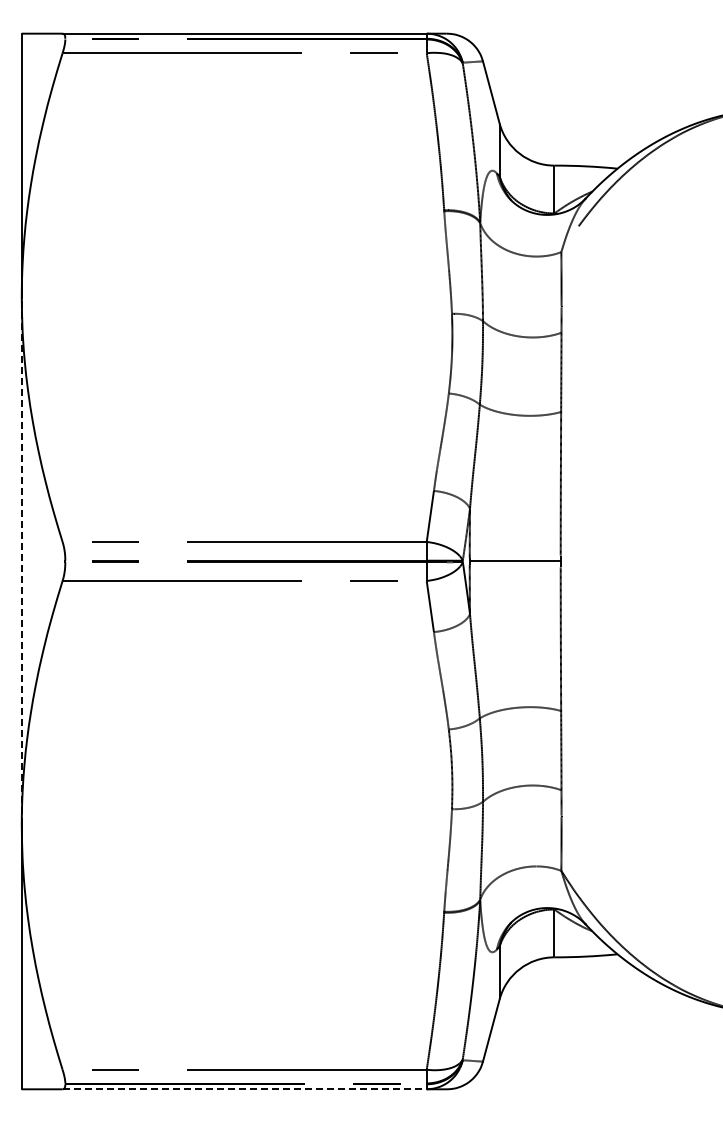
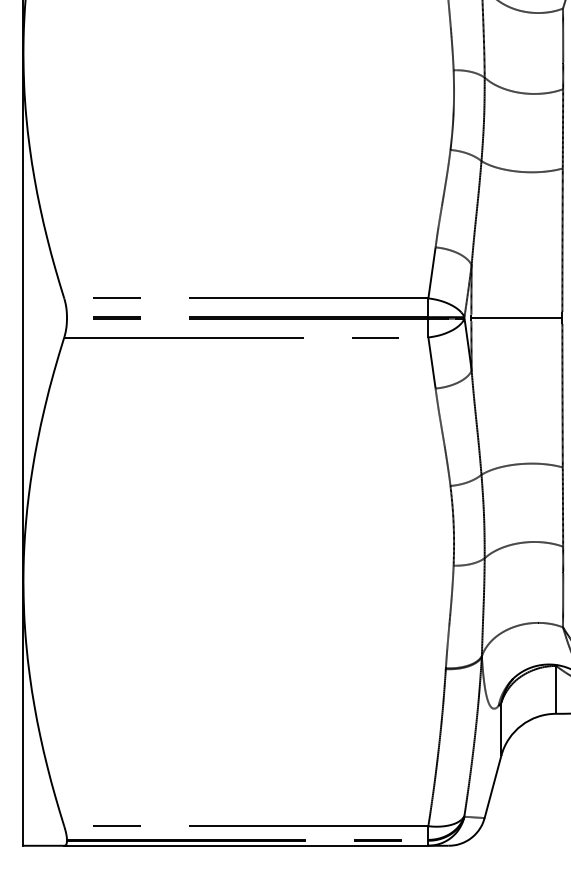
line: (21, 561) -> (23, 317), dashed -> solid
line: (245, 1089) -> (247, 845), dashed -> solid

